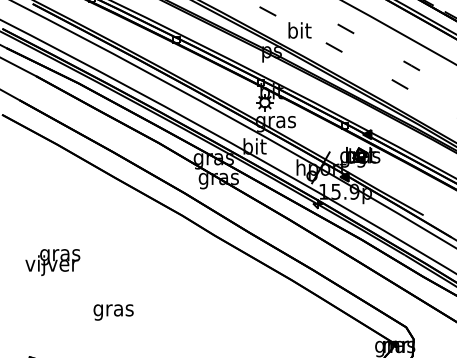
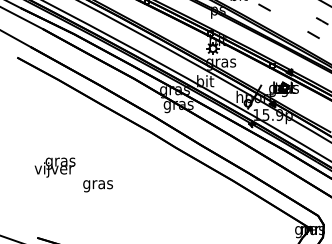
text: (113, 312) -> (98, 186), moved

